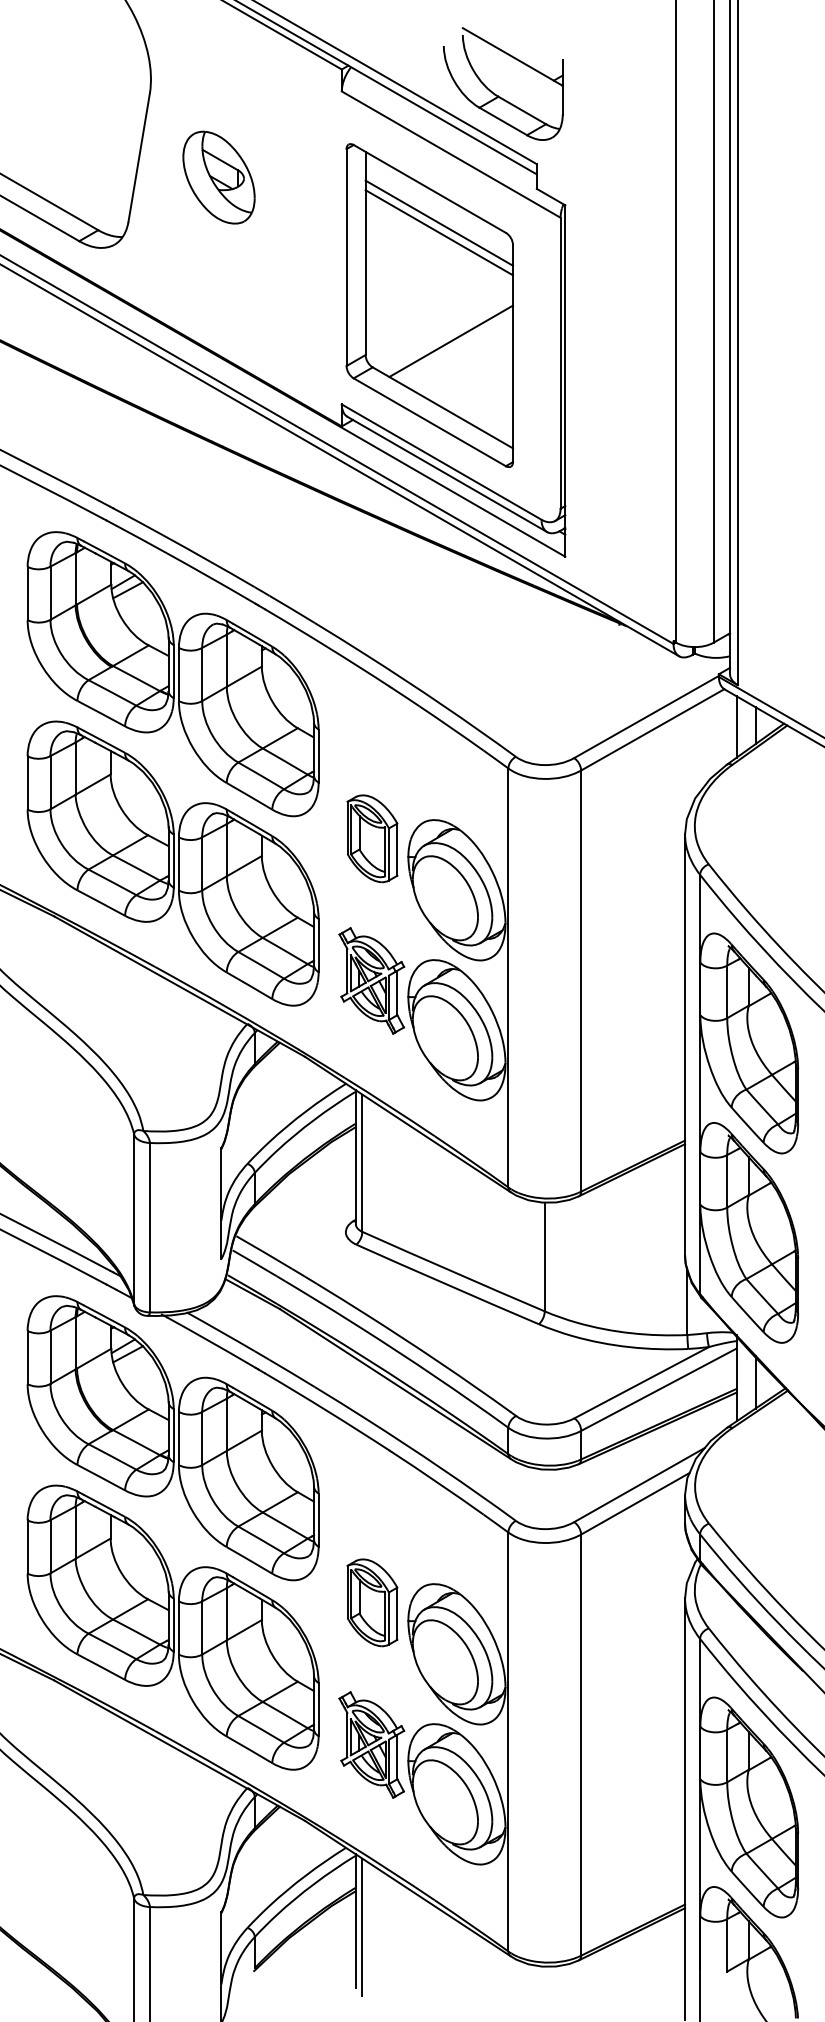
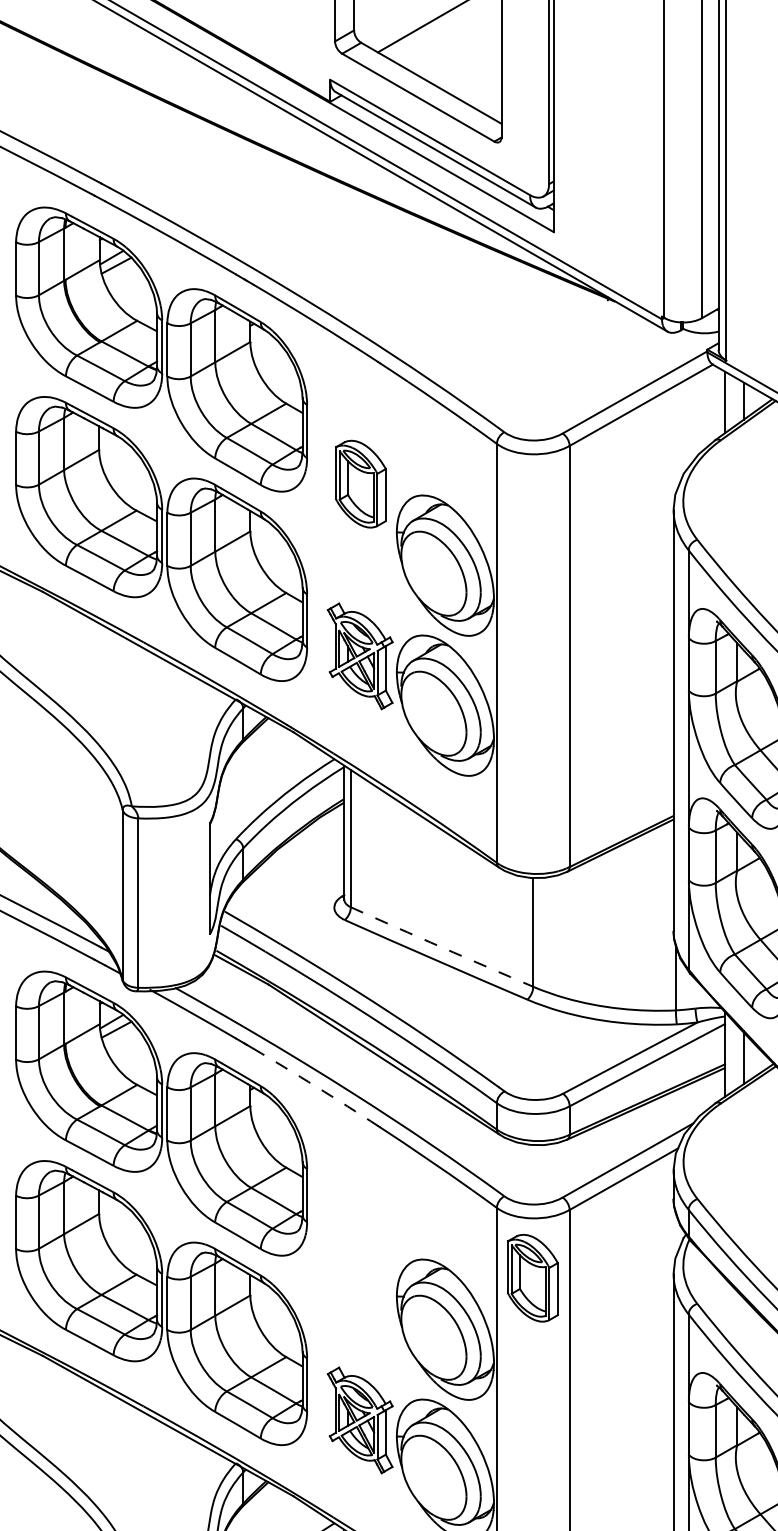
part: (372, 838) -> (360, 483), moved
arc: (453, 1271) -> (441, 946), solid -> dashed
arc: (327, 1411) -> (315, 1086), solid -> dashed
part: (372, 1602) -> (532, 1277), moved

